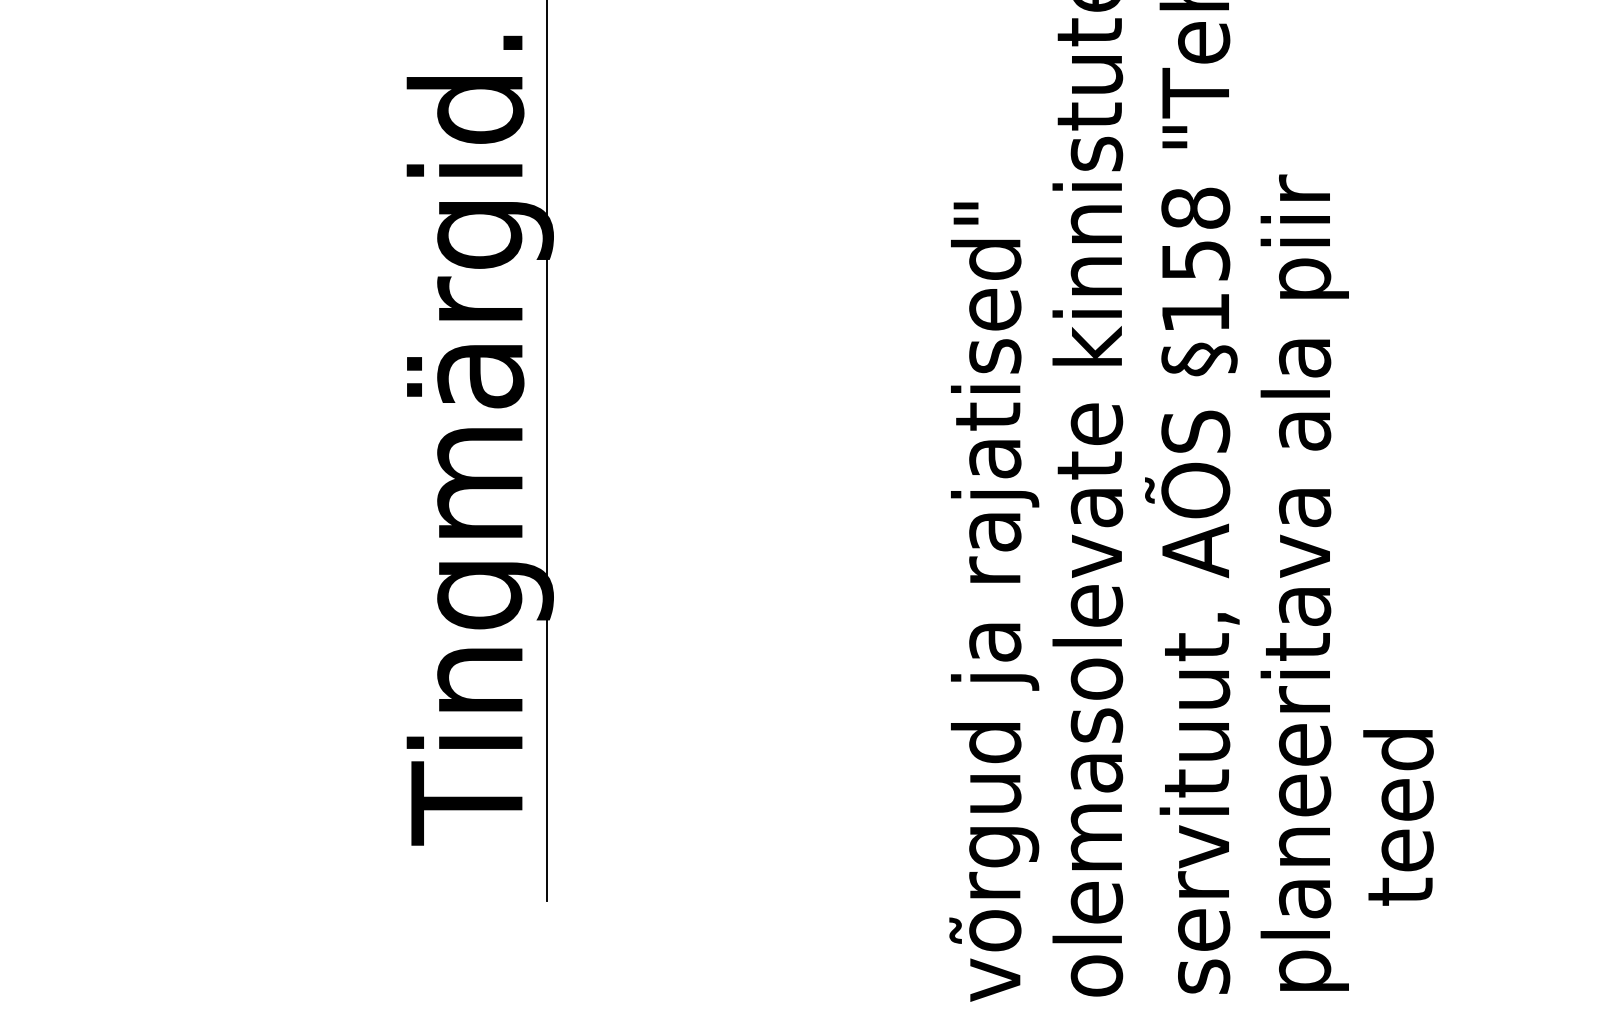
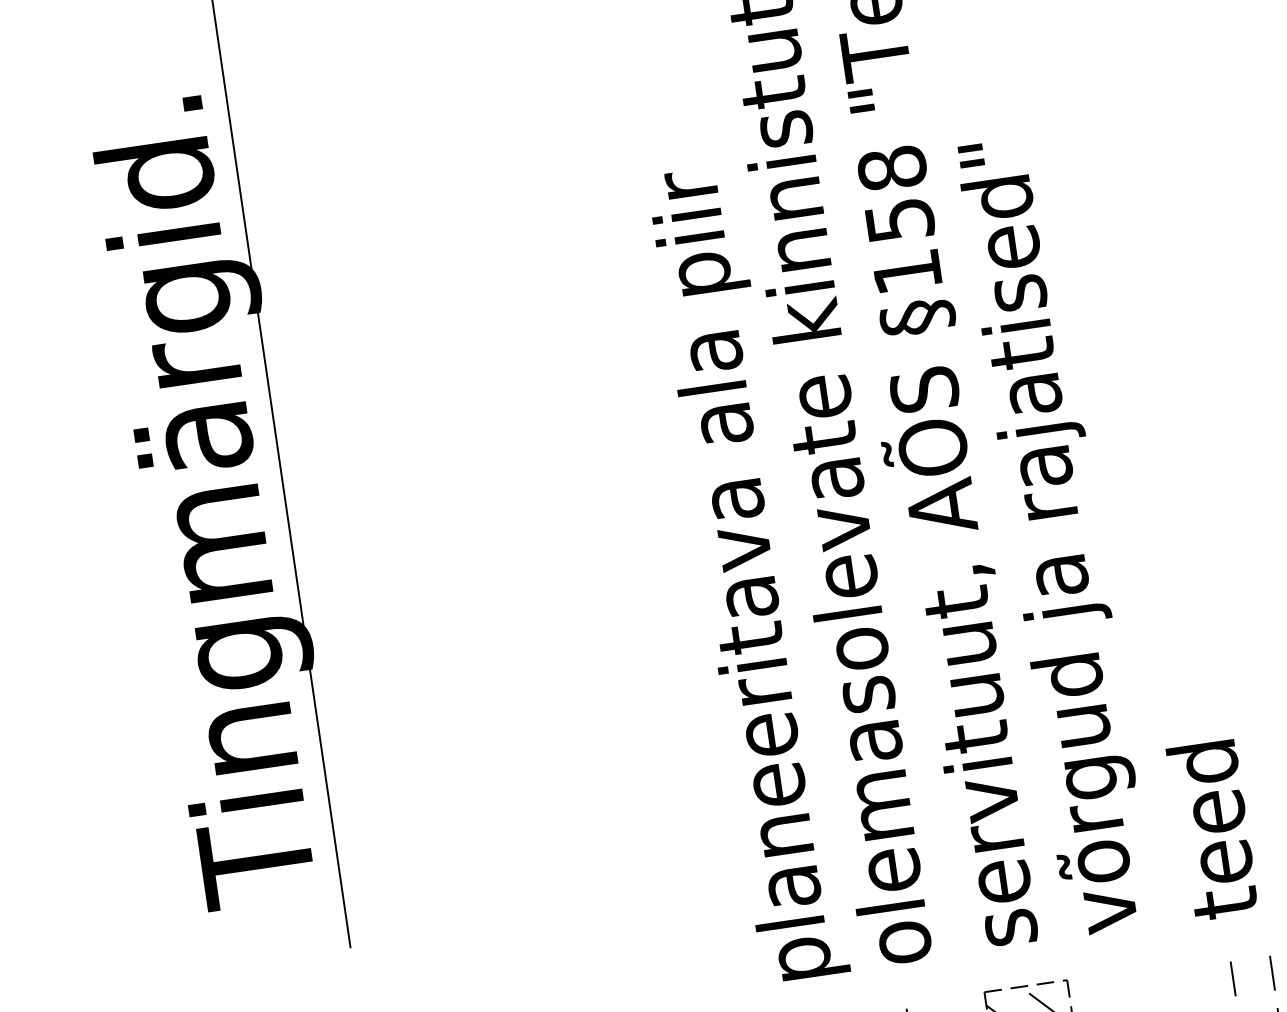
text: (1303, 584) -> (1053, 525), planeeritava ala piir -> võrgud ja rajatised"
text: (994, 590) -> (748, 575), võrgud ja rajatised" -> planeeritava ala piir
text: (1398, 817) -> (1212, 830), moved

